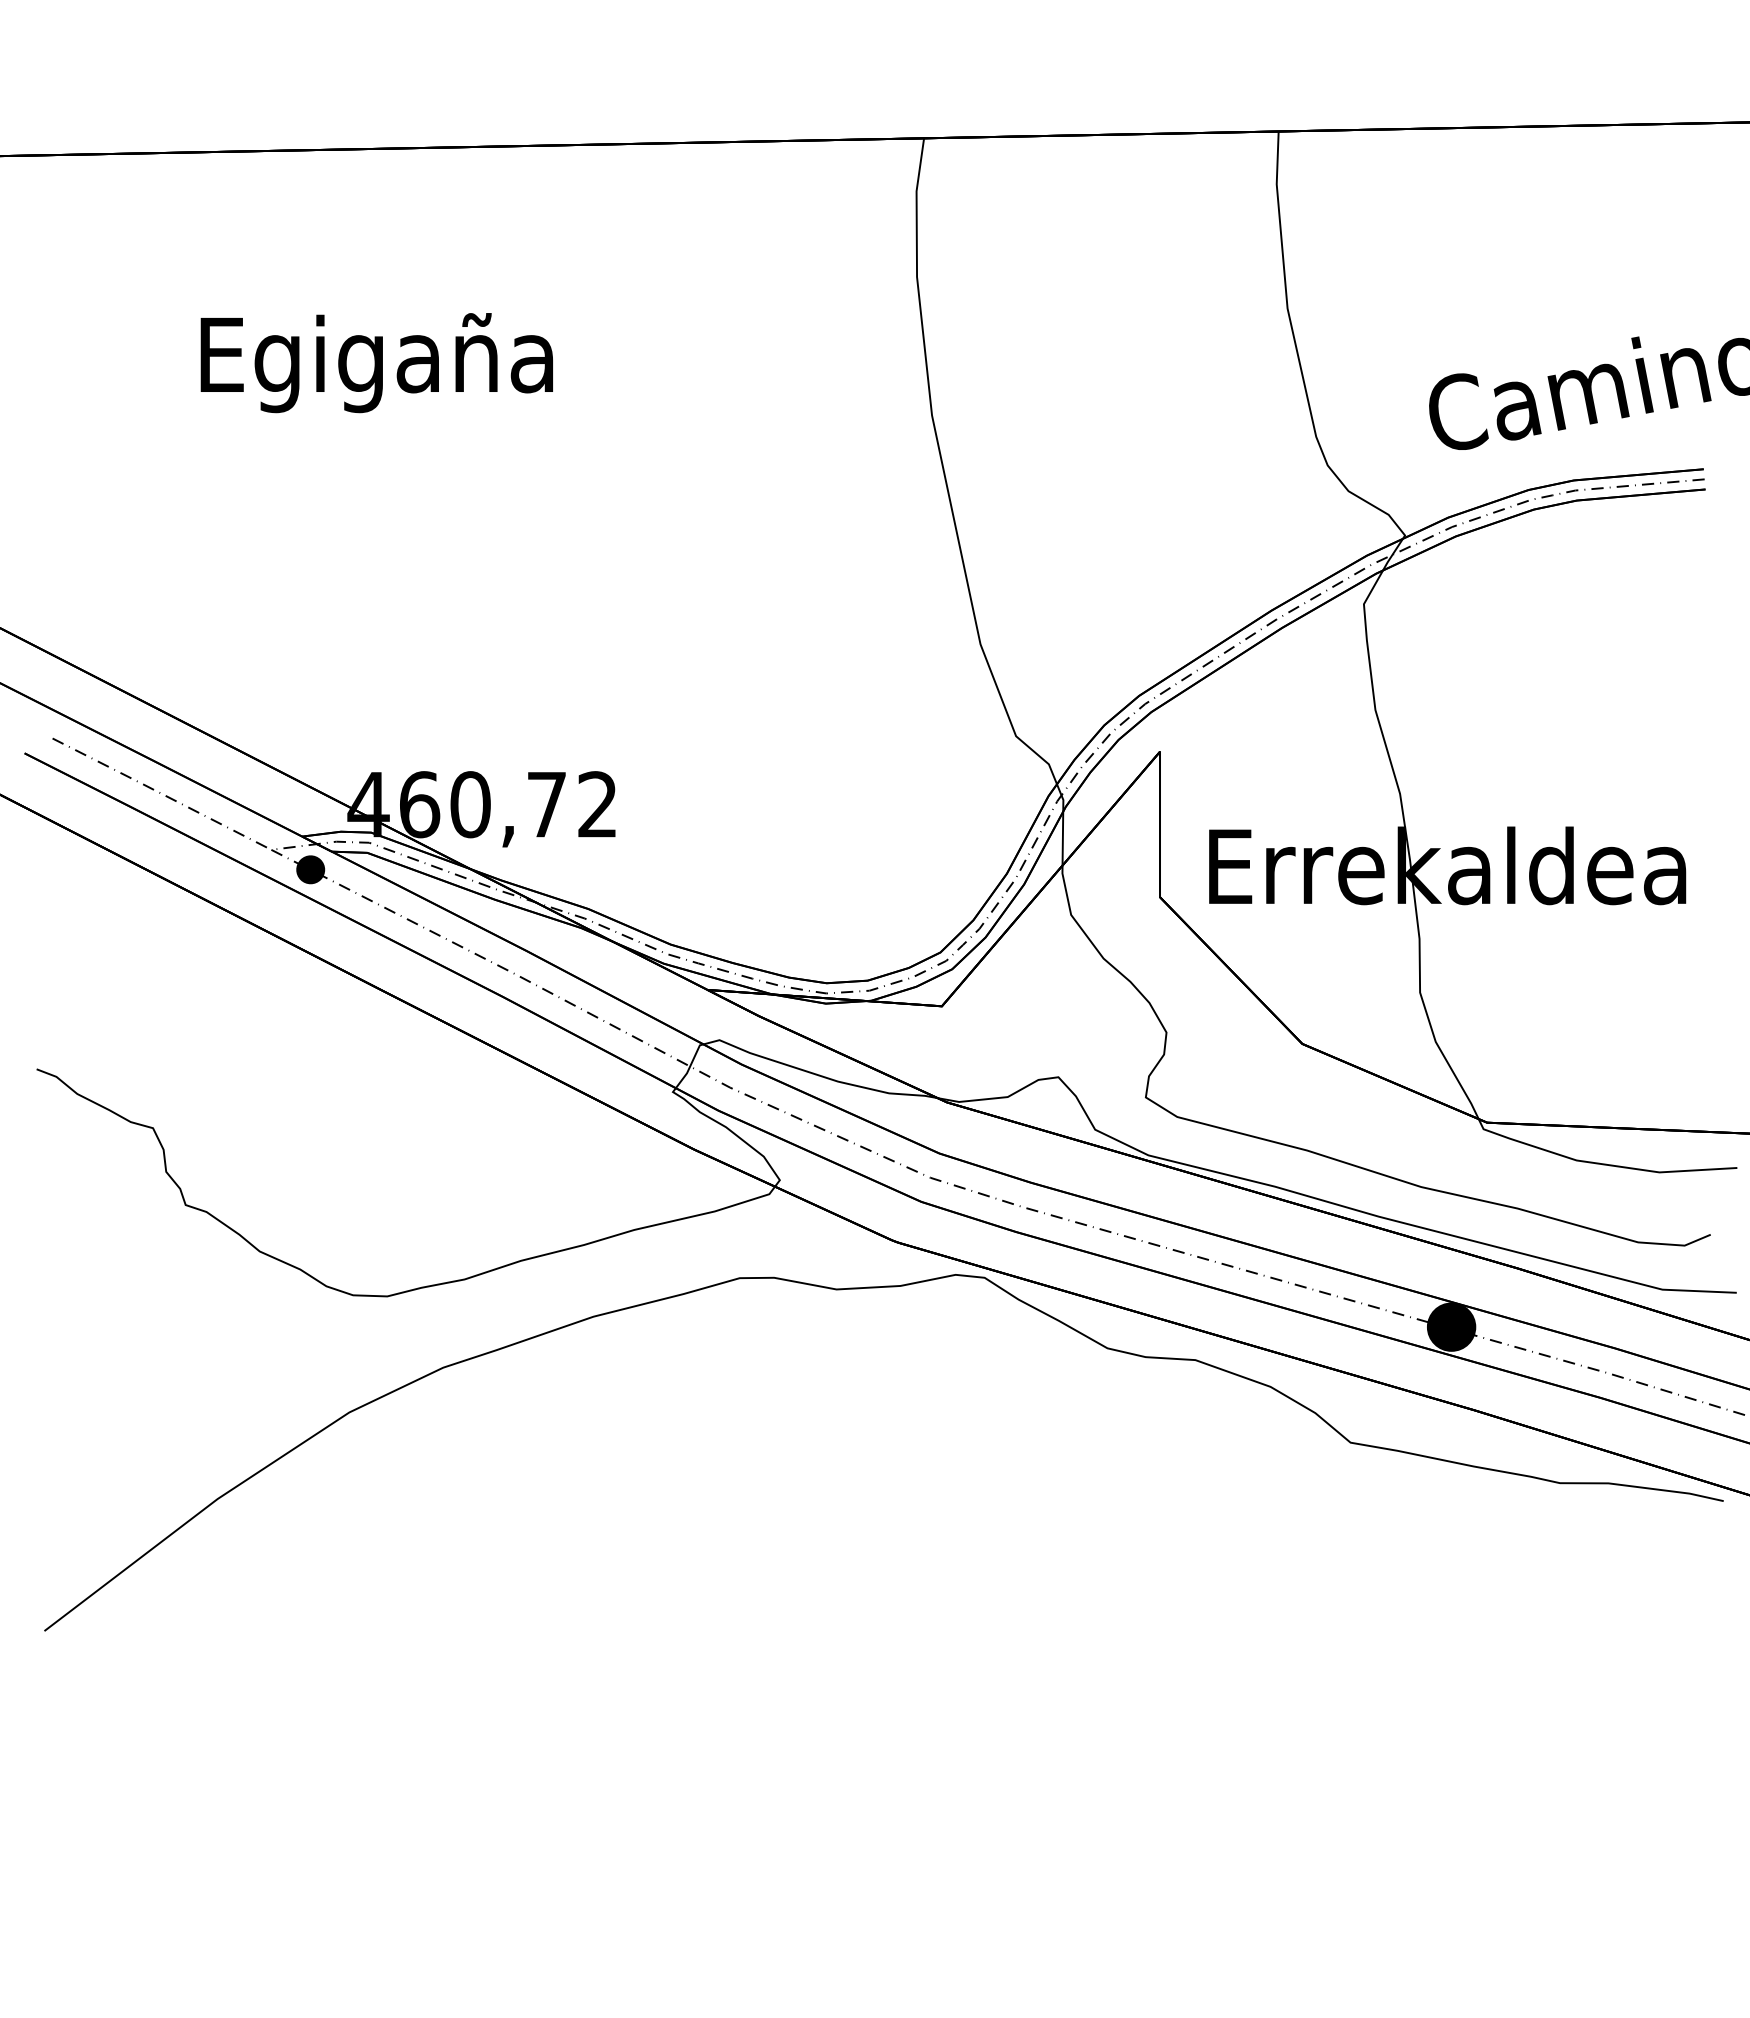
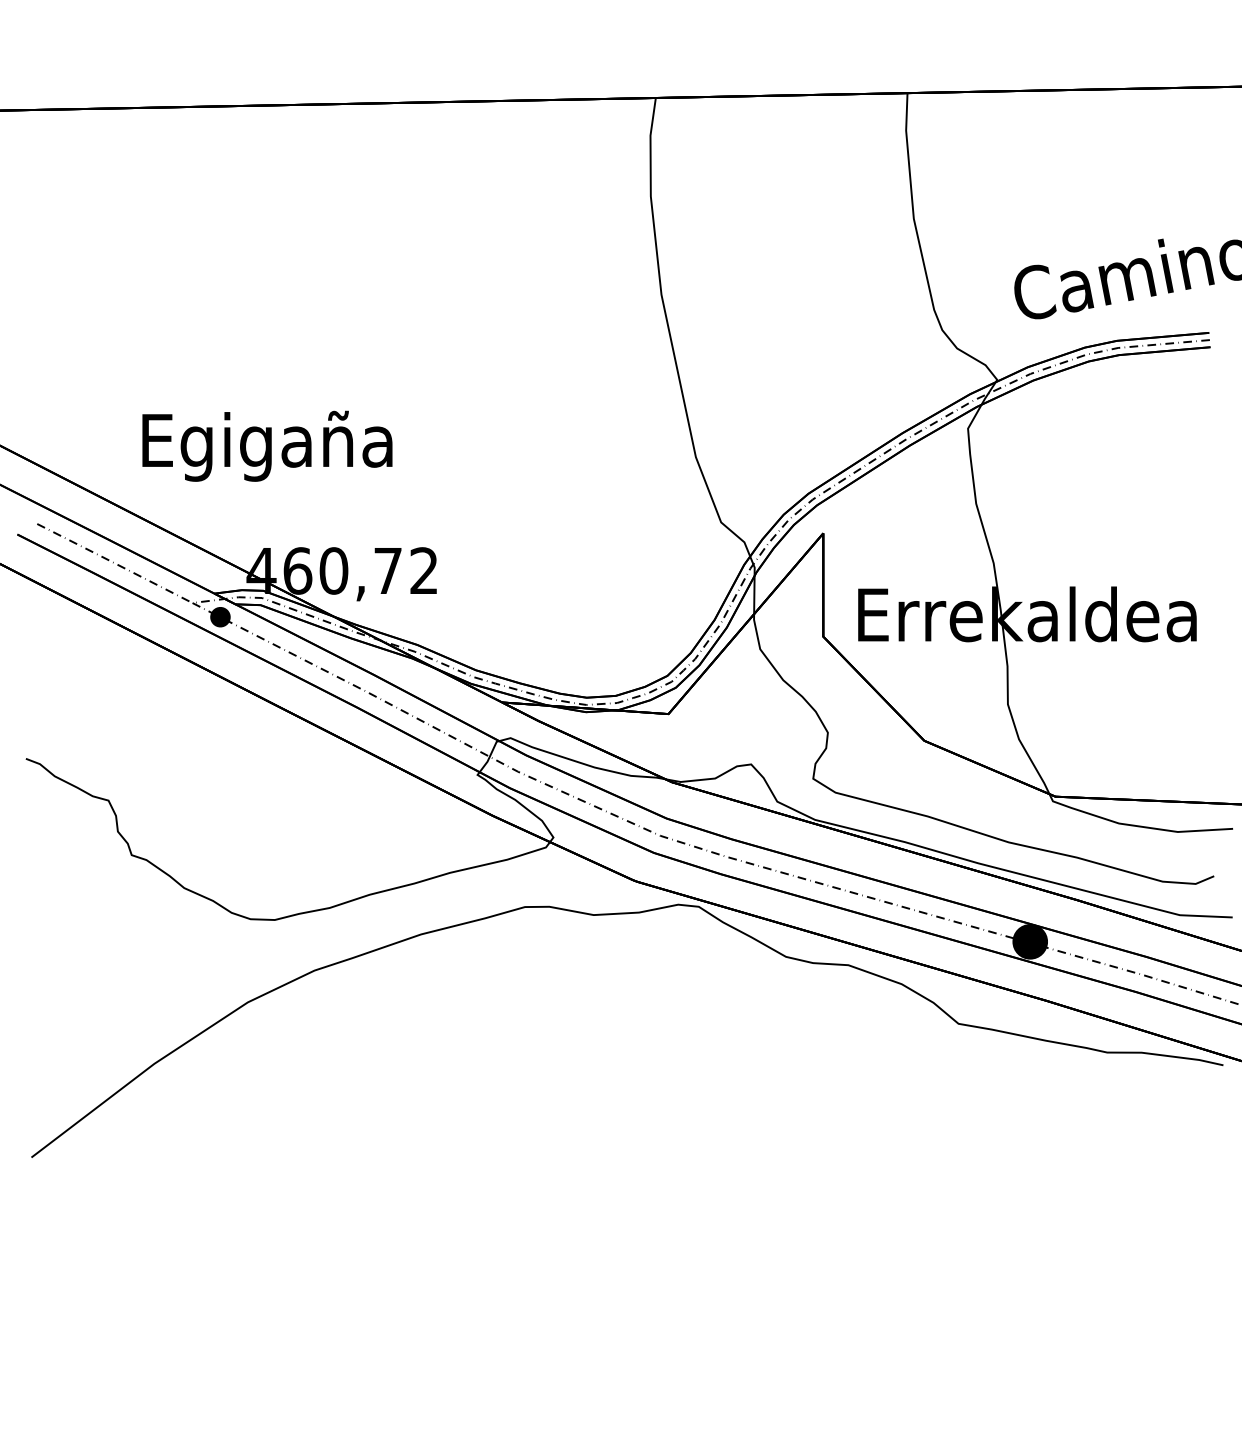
text: (376, 363) -> (267, 446), moved

